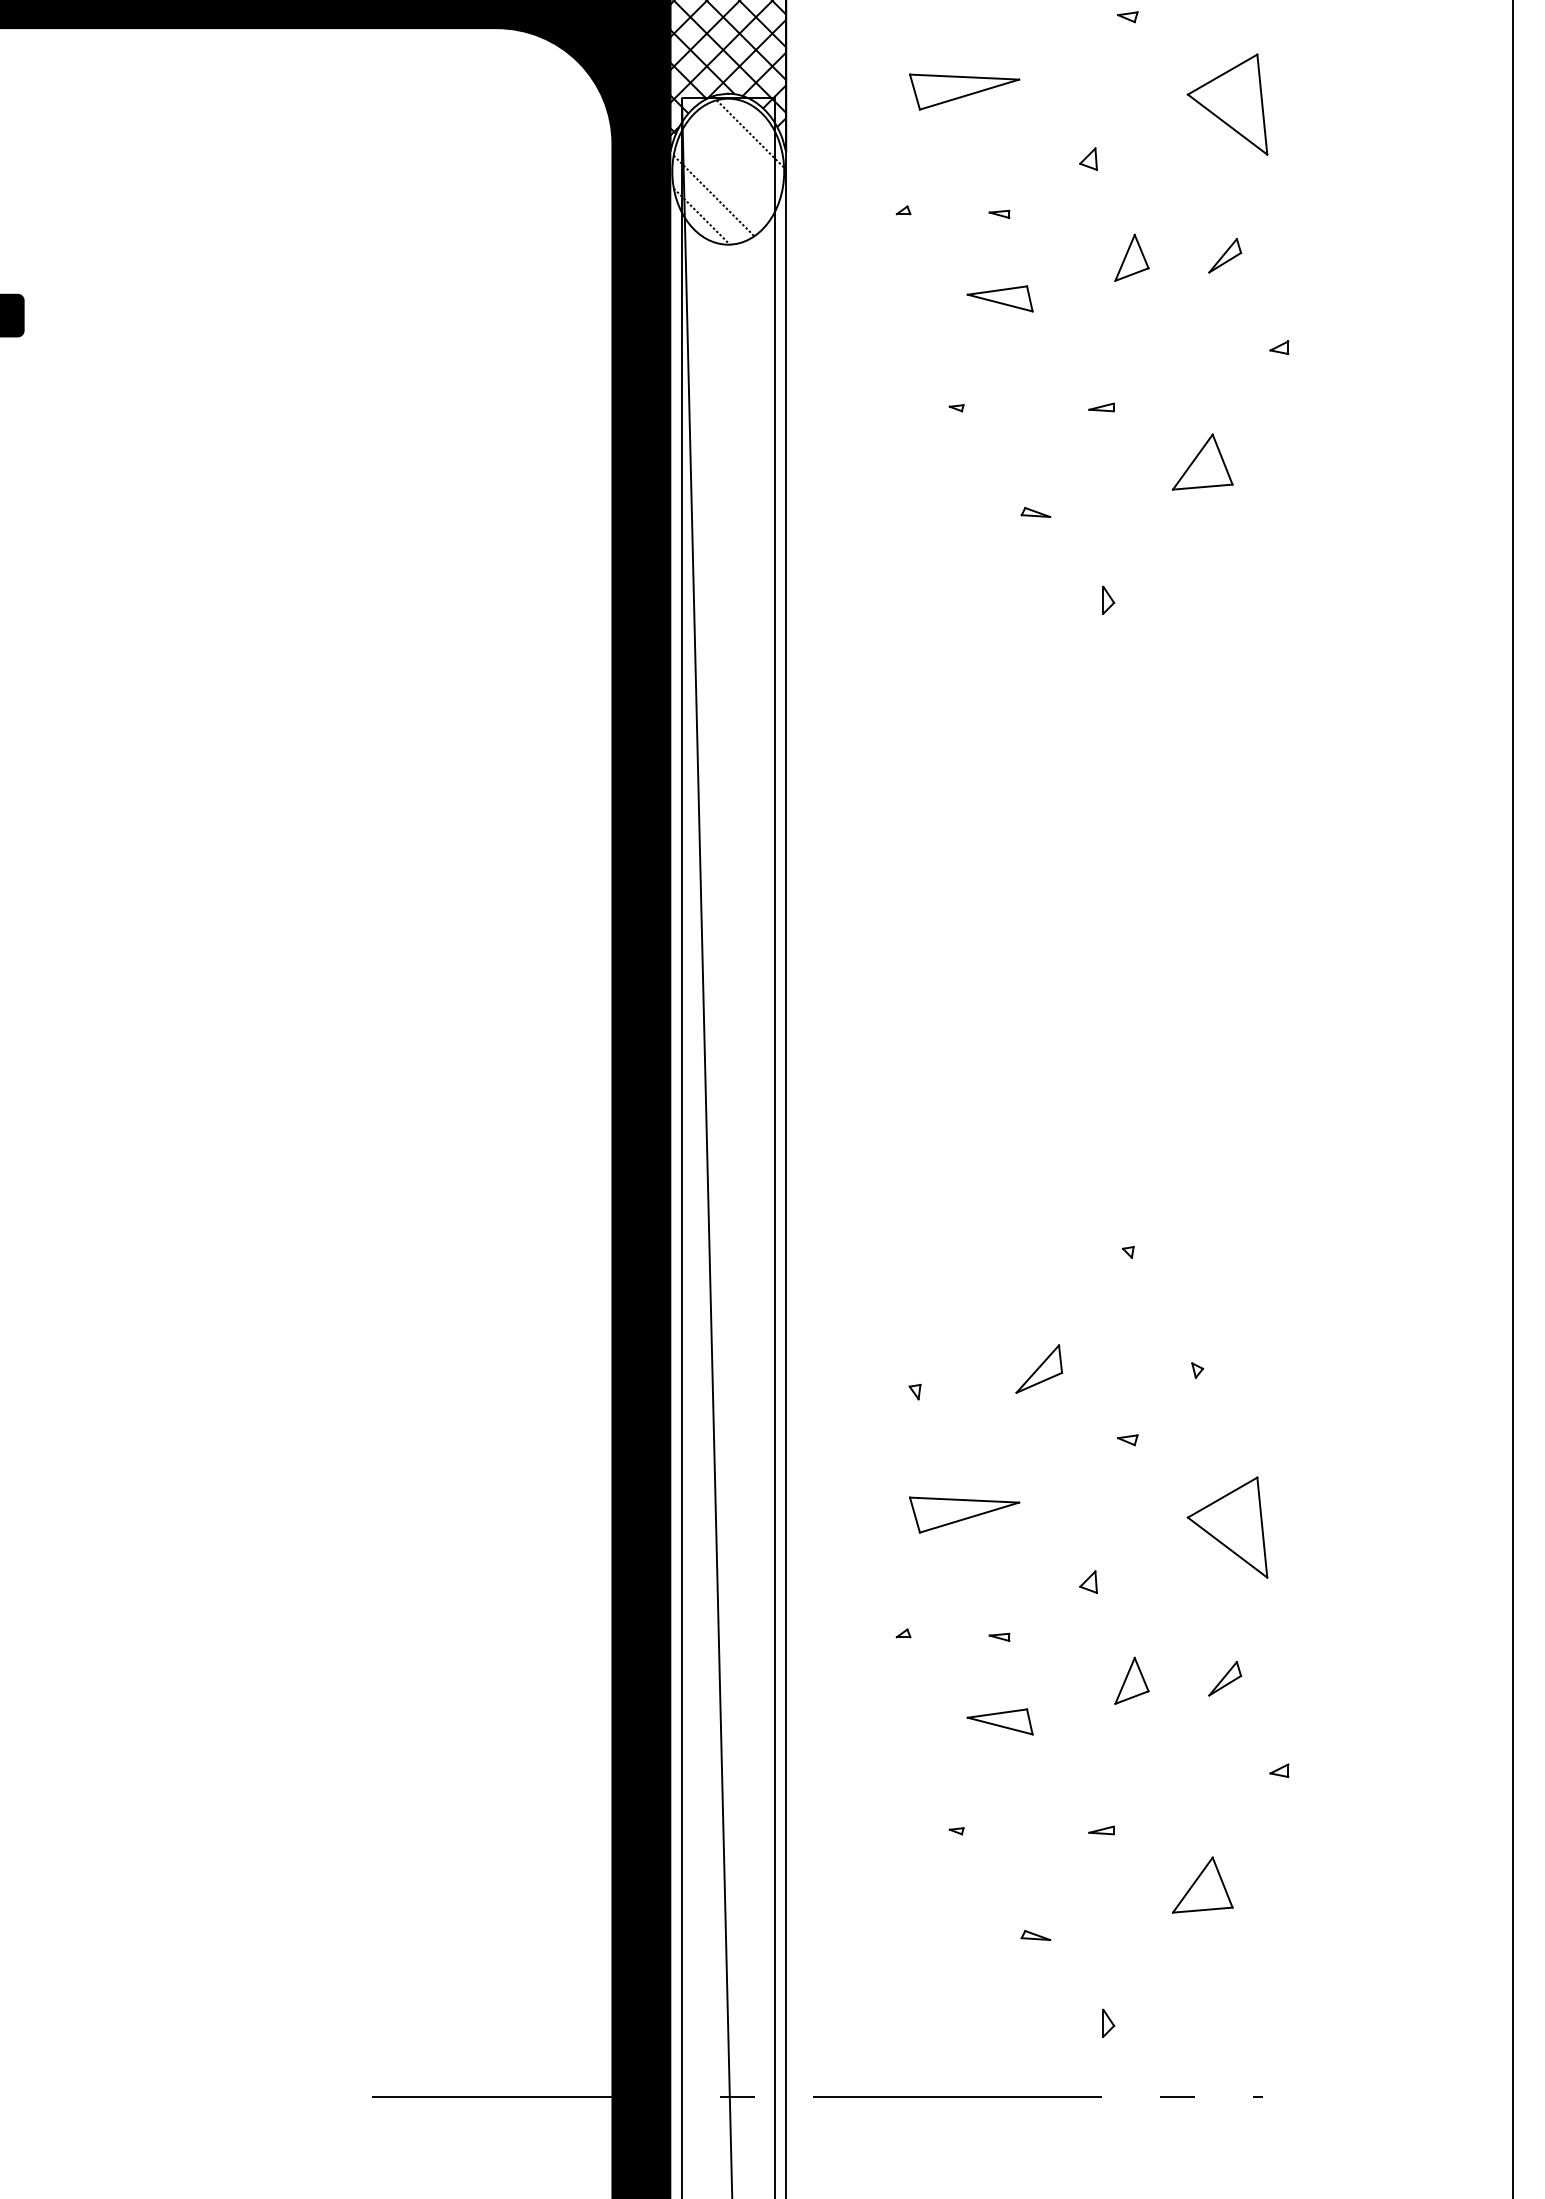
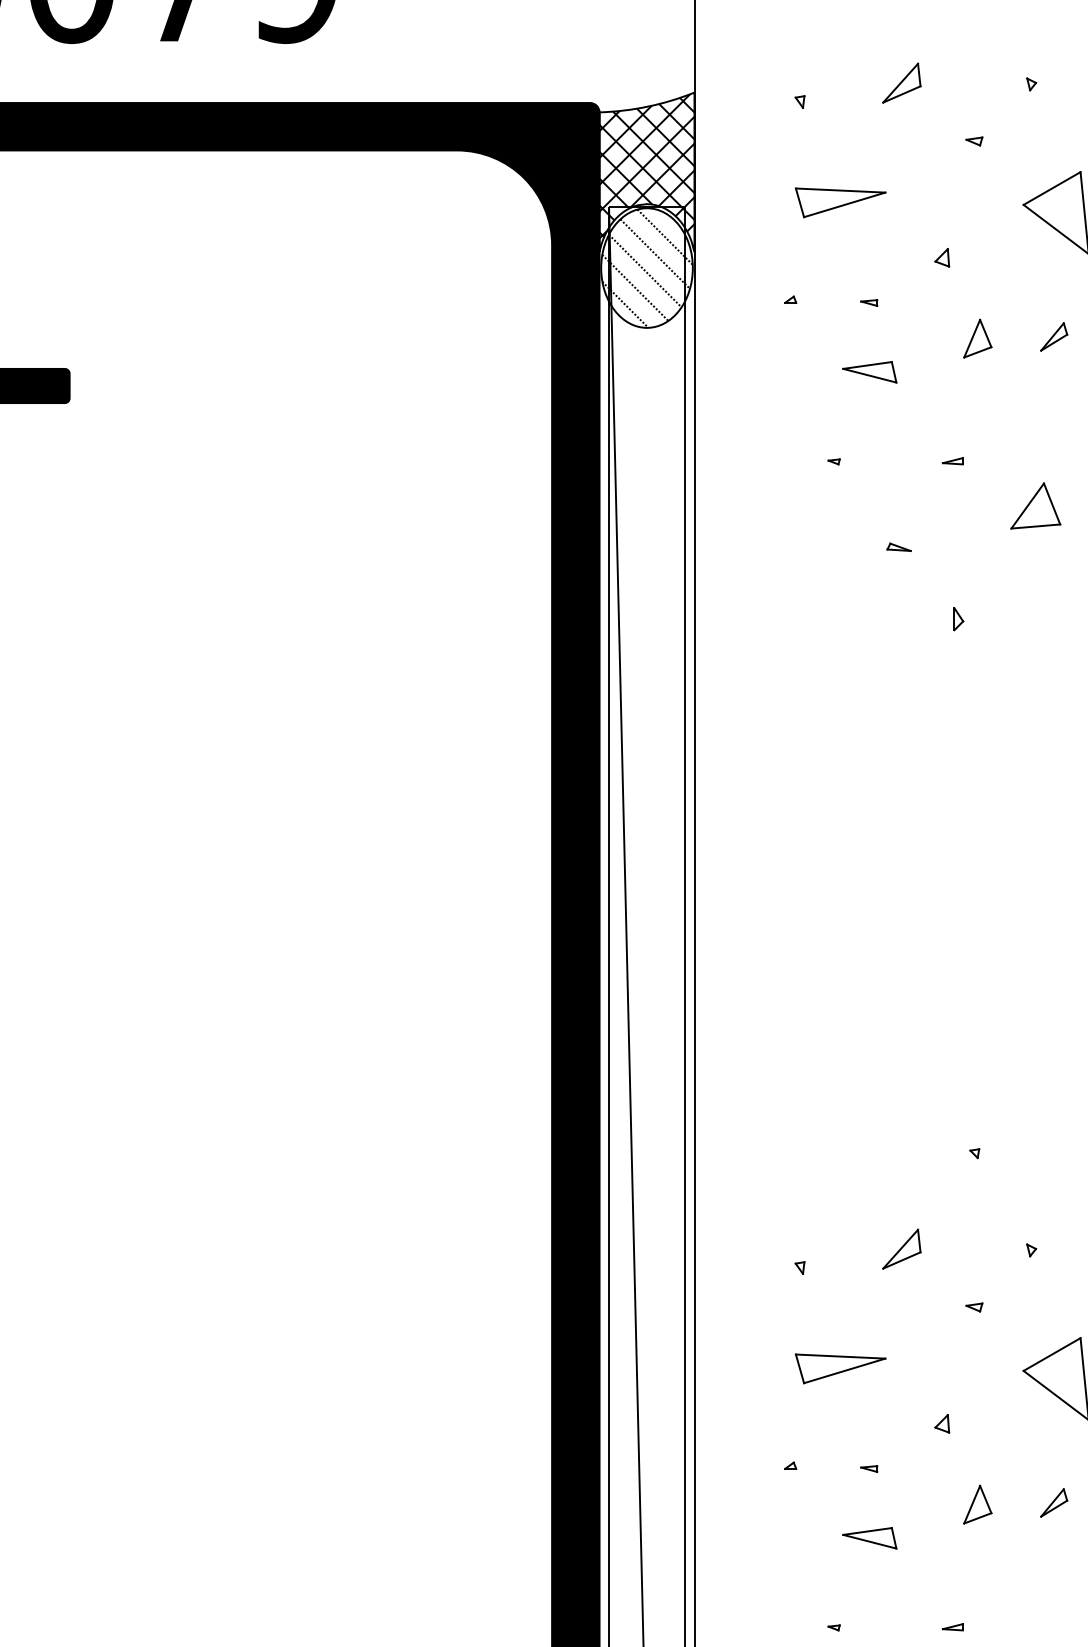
line: (737, 154) -> (654, 253), added
line: (725, 174) -> (644, 270), added

